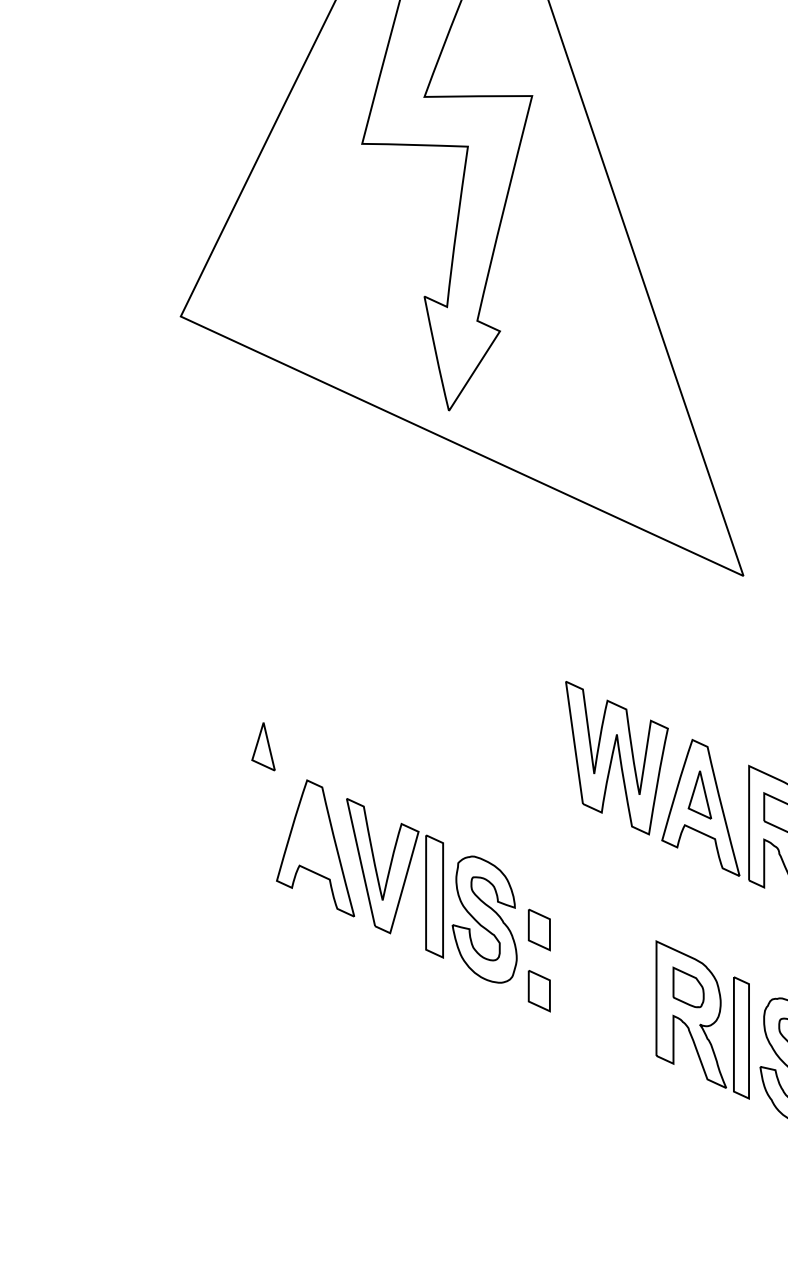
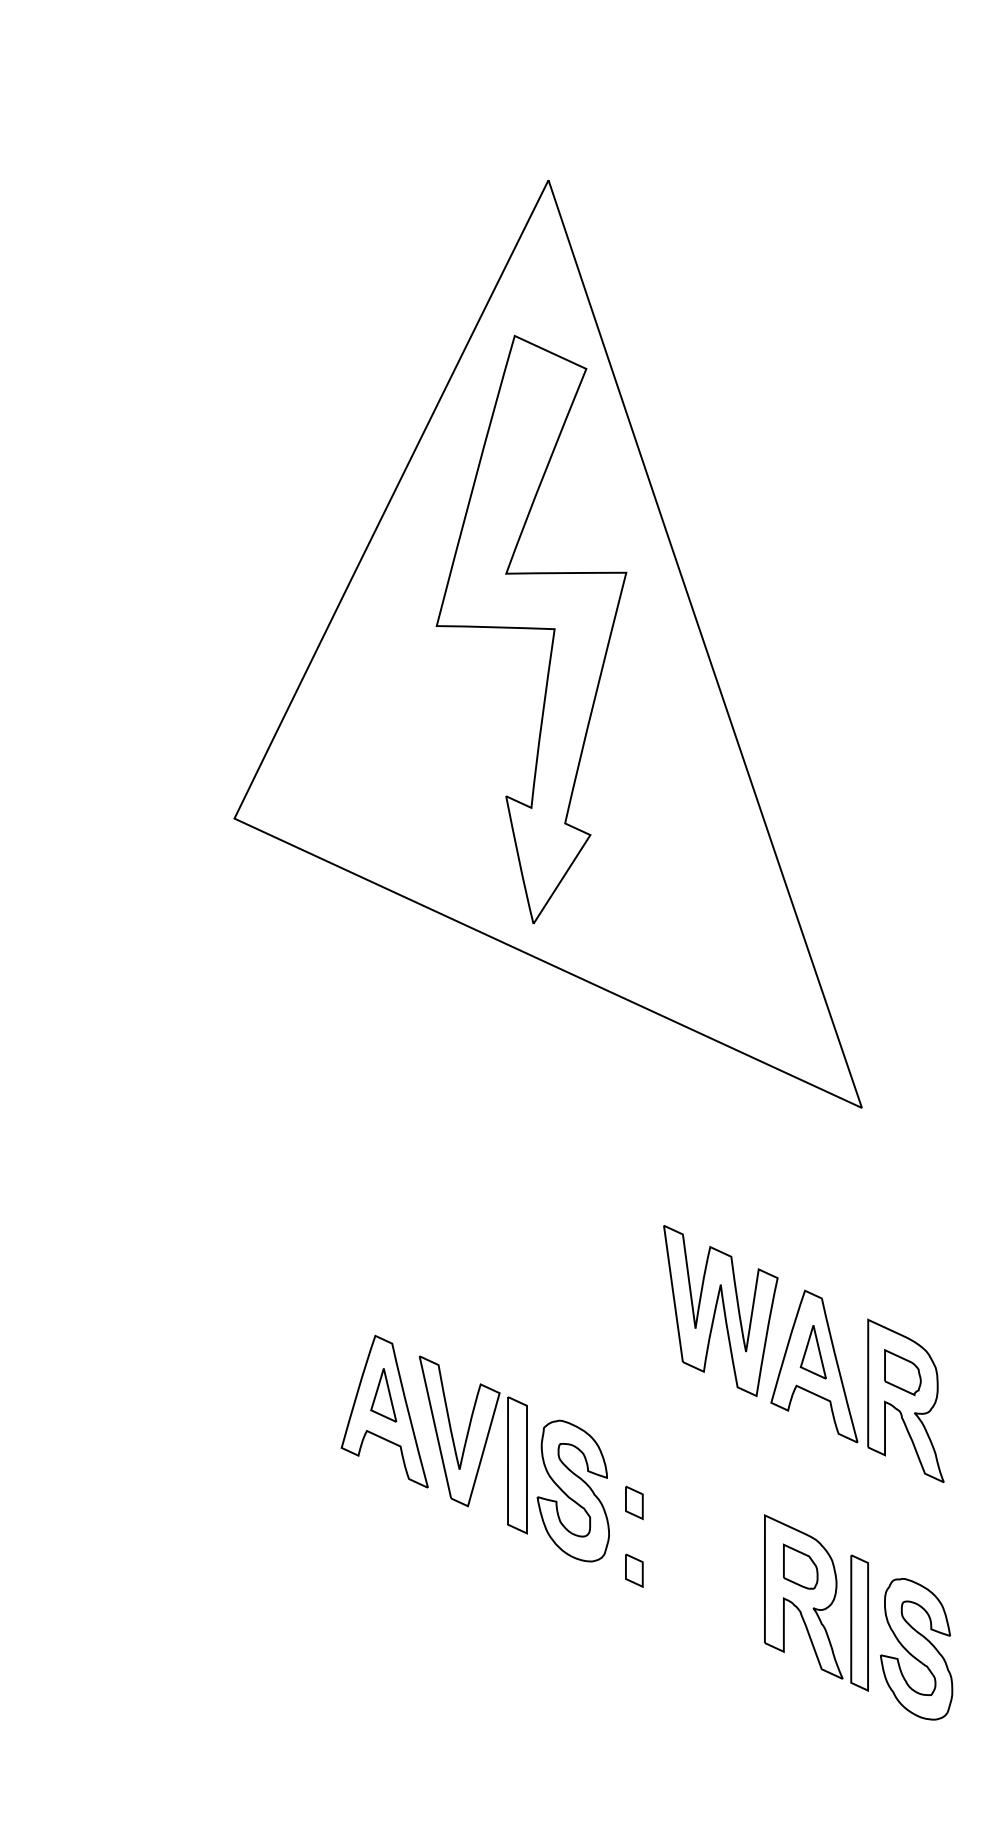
part: (263, 746) -> (383, 1395), moved
part: (539, 930) -> (634, 1503), size x0.71
part: (539, 990) -> (634, 1570), size x0.71

